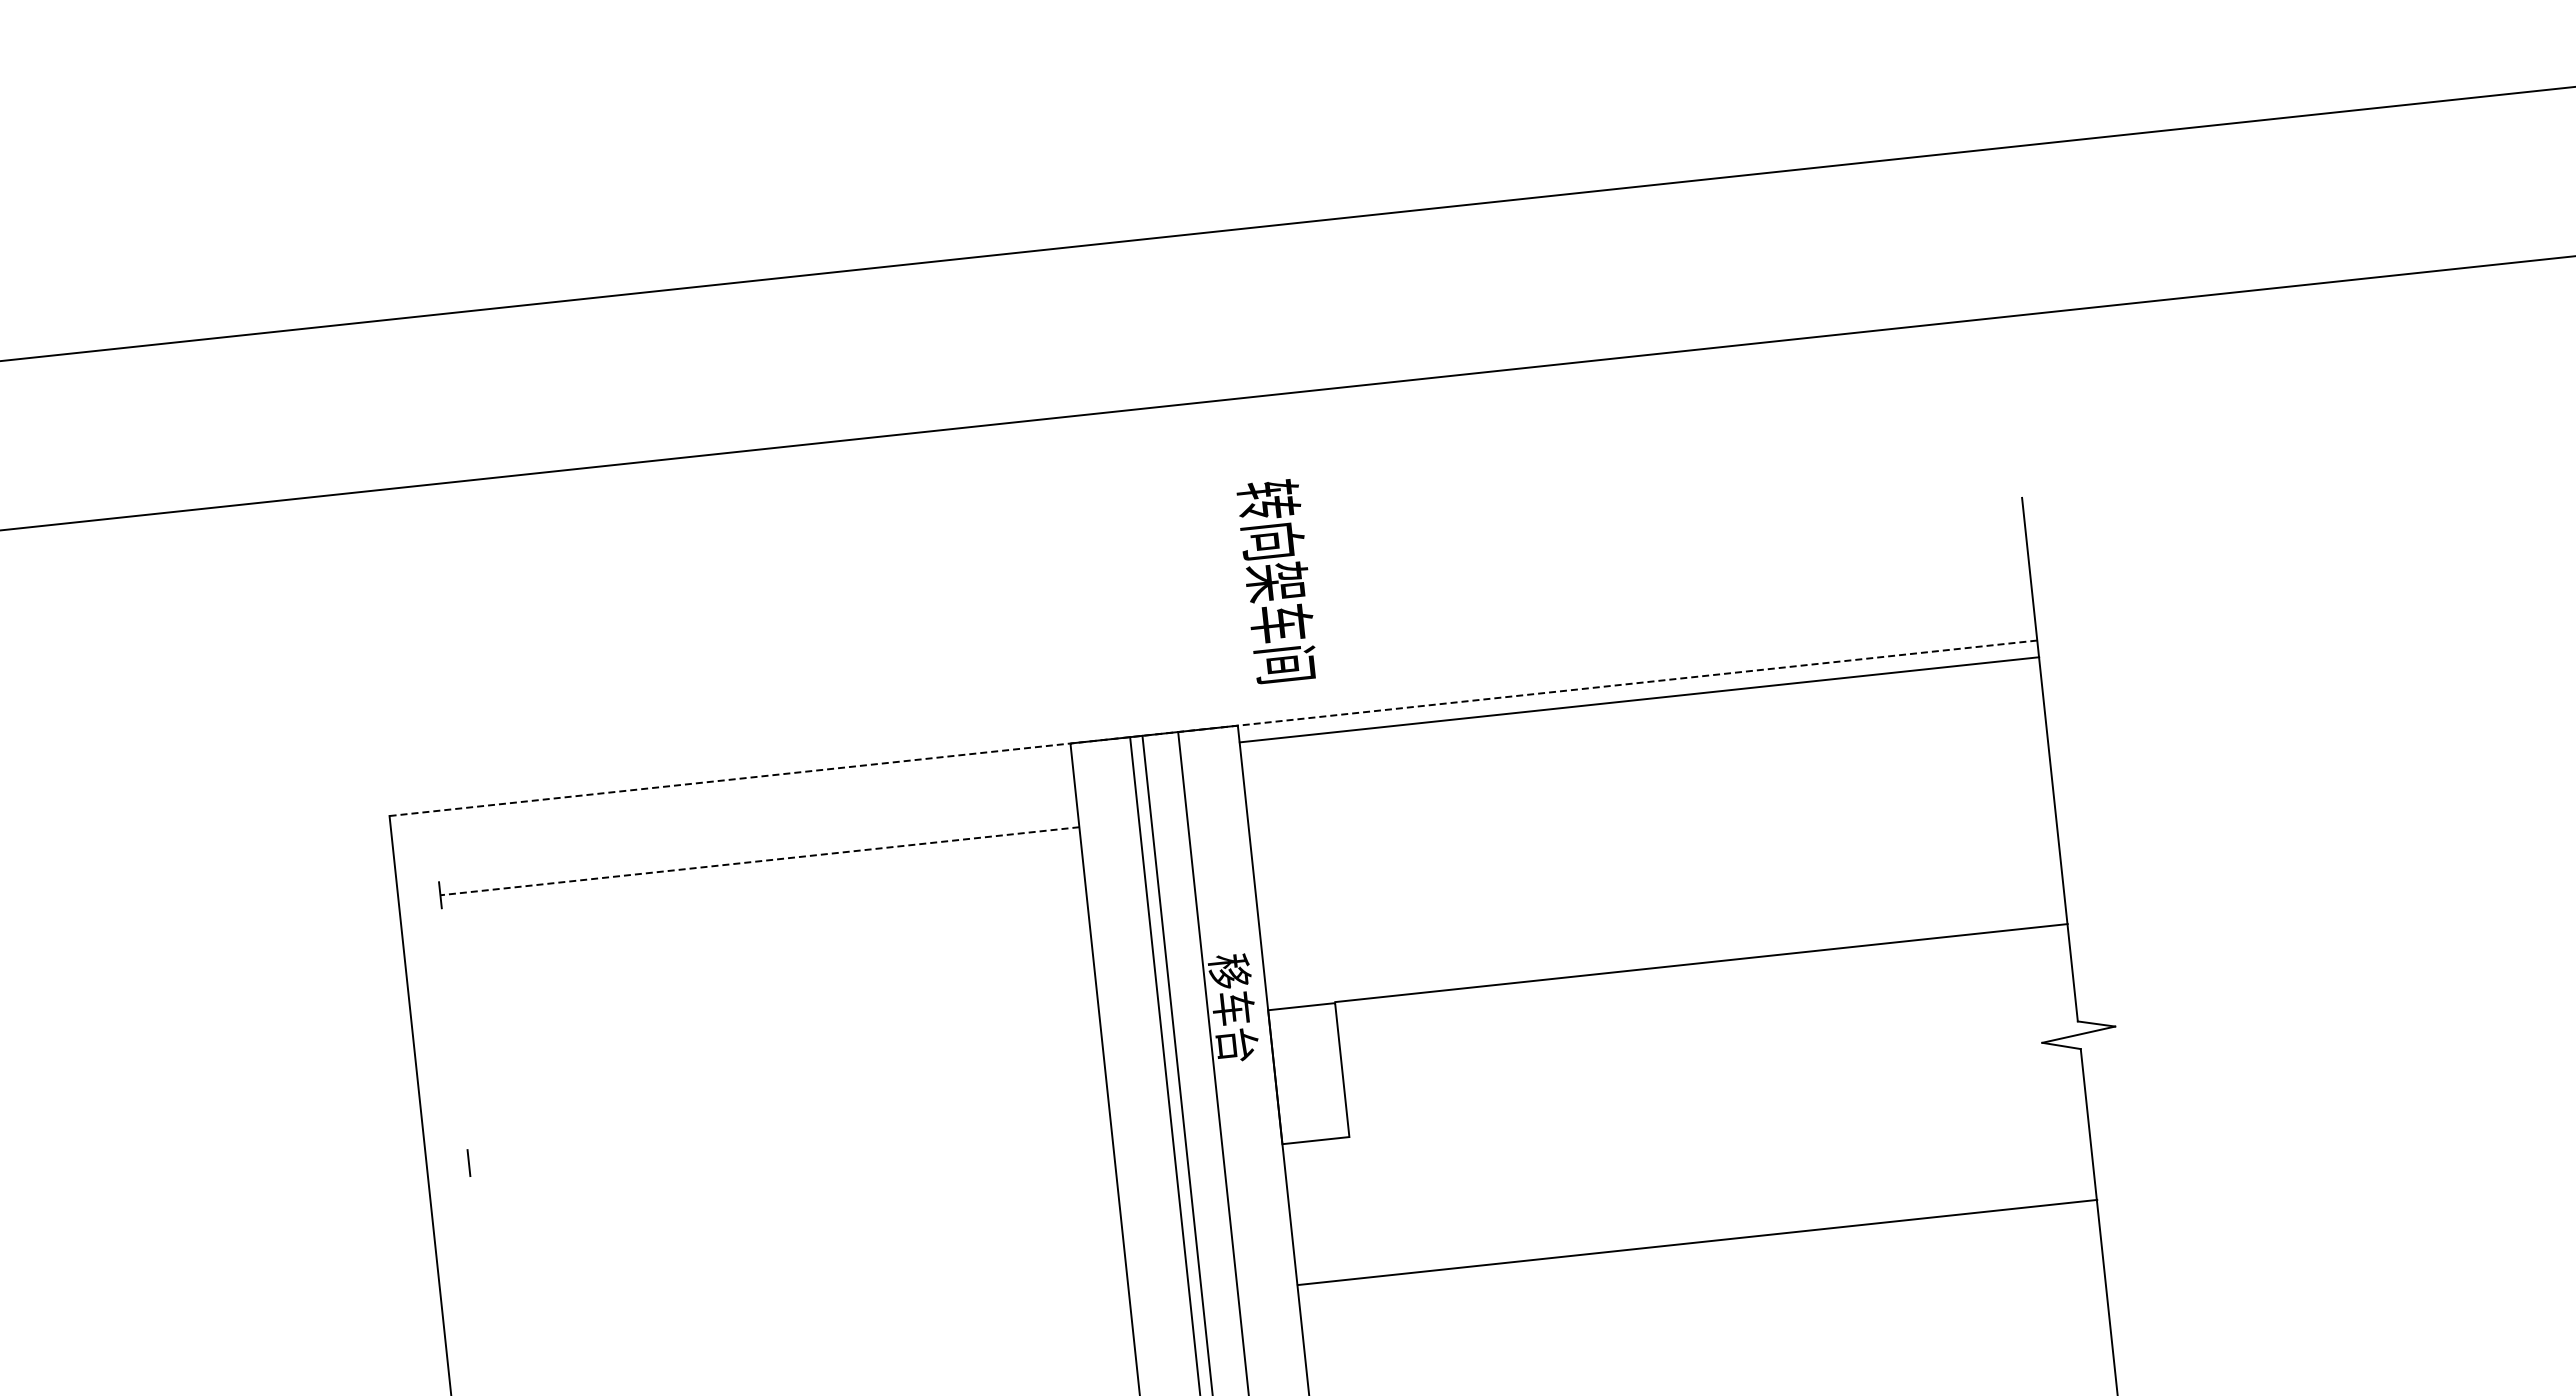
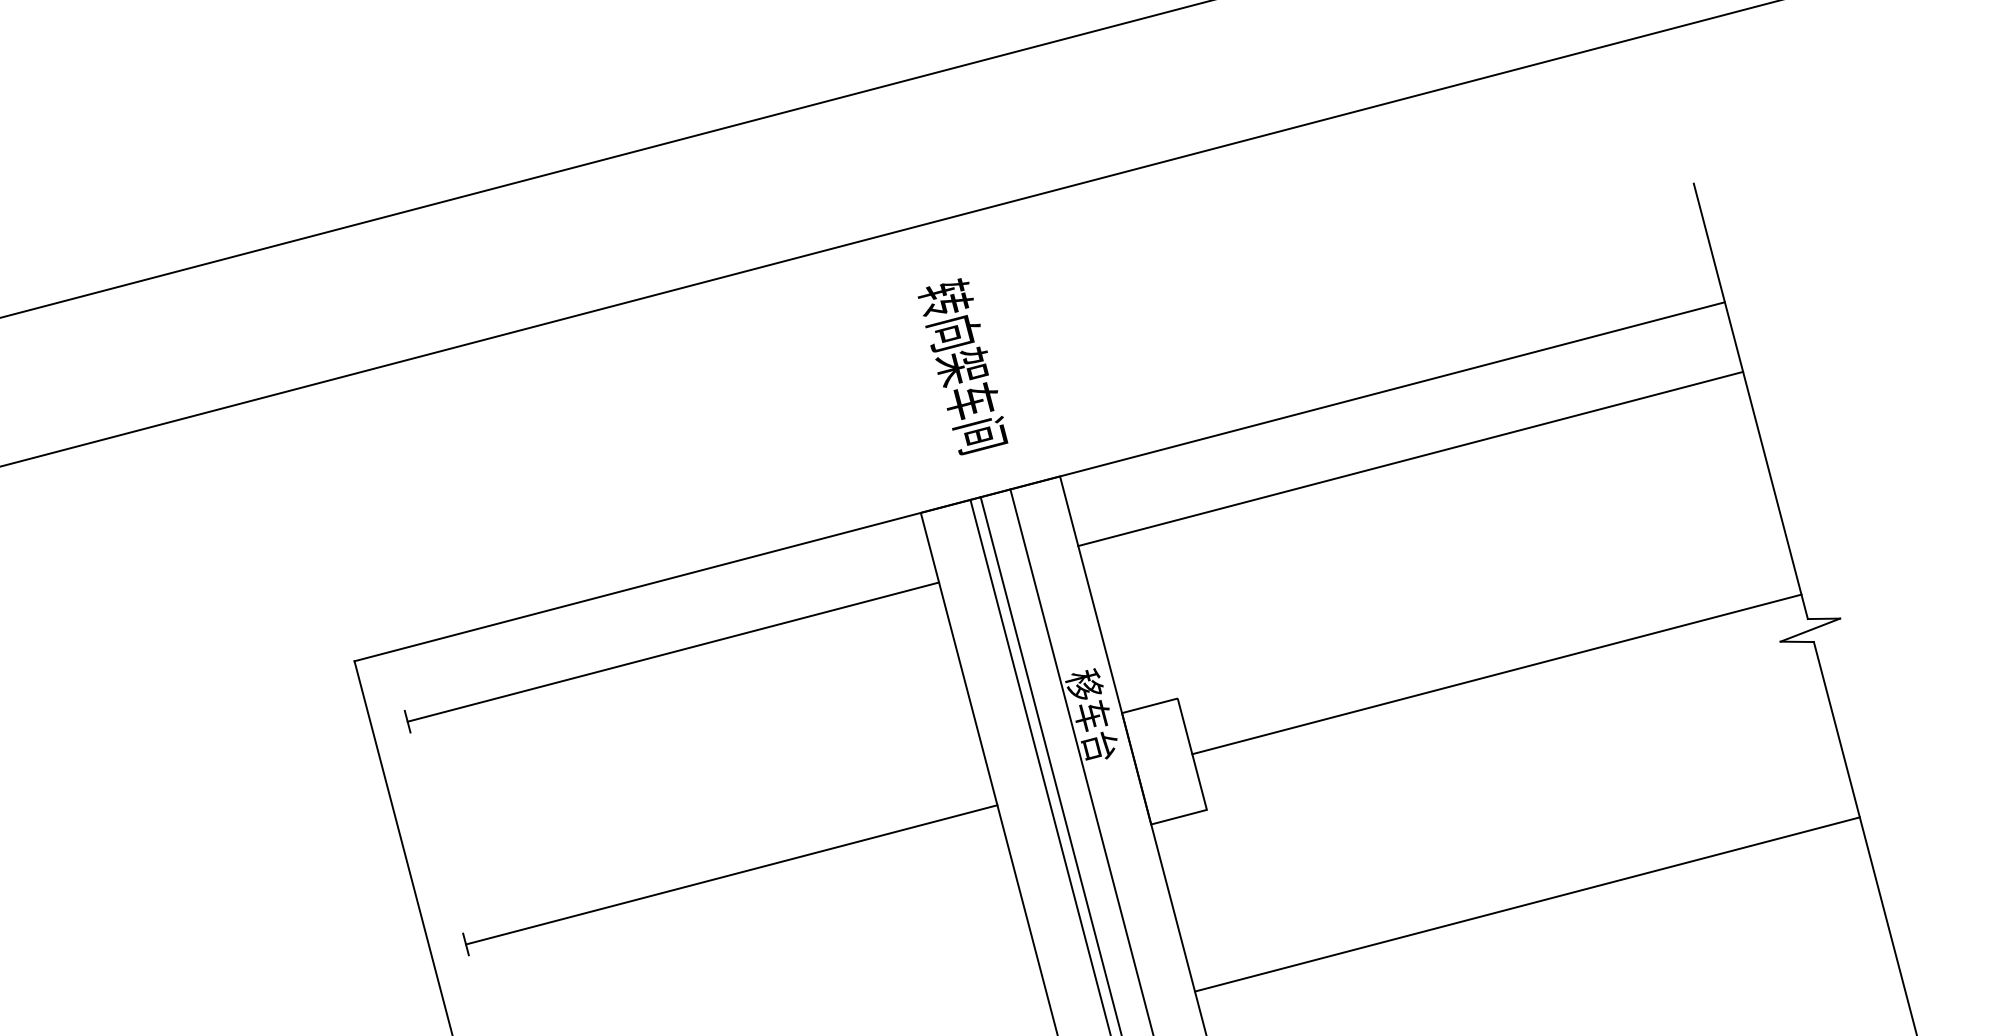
text: (1275, 581) -> (961, 366), moved
line: (1639, 699) -> (1410, 458), moved
line: (1213, 728) -> (1039, 481), dashed -> solid
line: (759, 861) -> (673, 652), dashed -> solid
line: (1701, 963) -> (1496, 674), moved
line: (787, 1129) -> (730, 875), added
line: (1697, 1242) -> (1527, 904), moved

